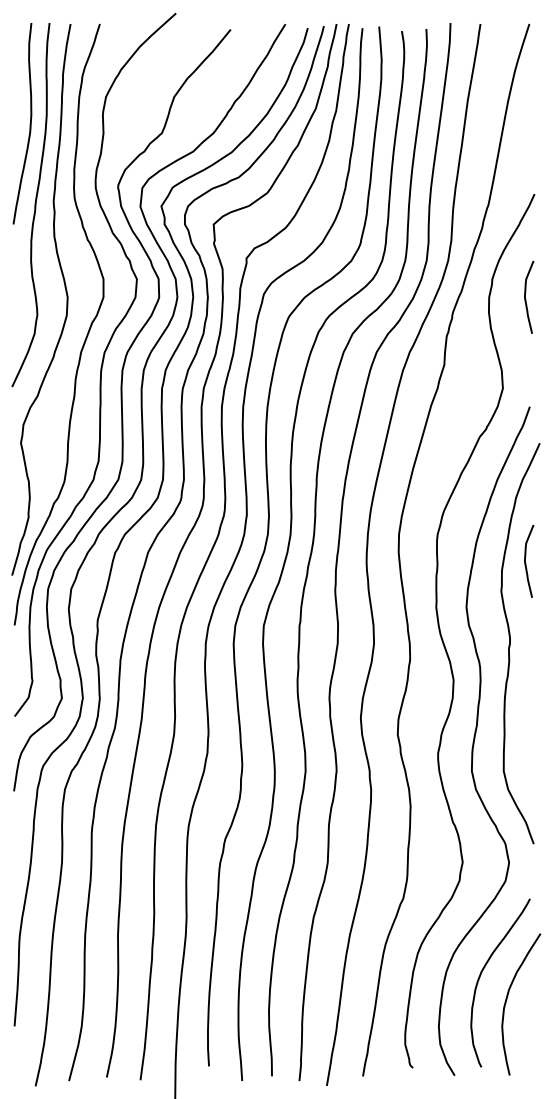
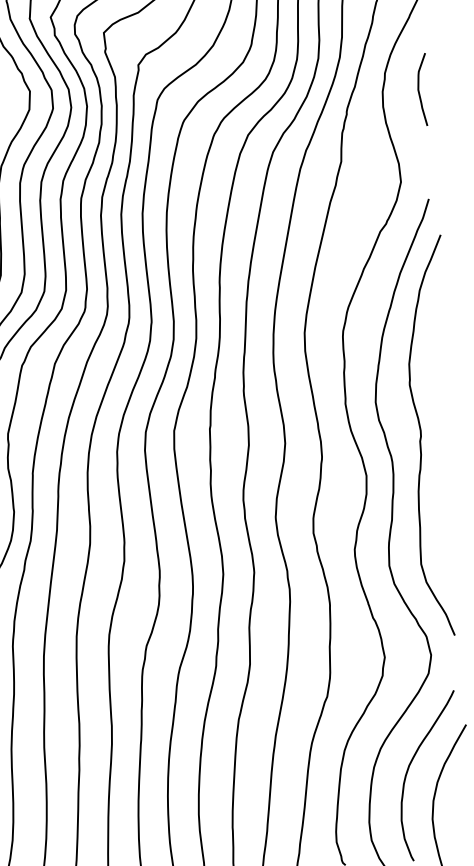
curve: (525, 560) -> (432, 352), removed

